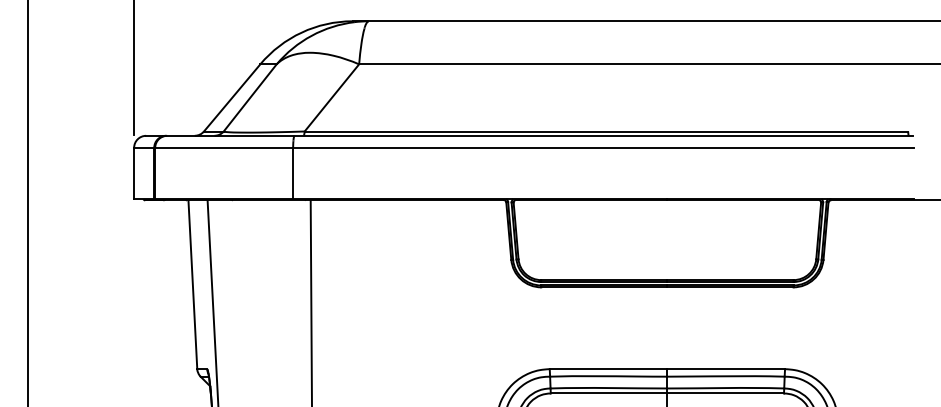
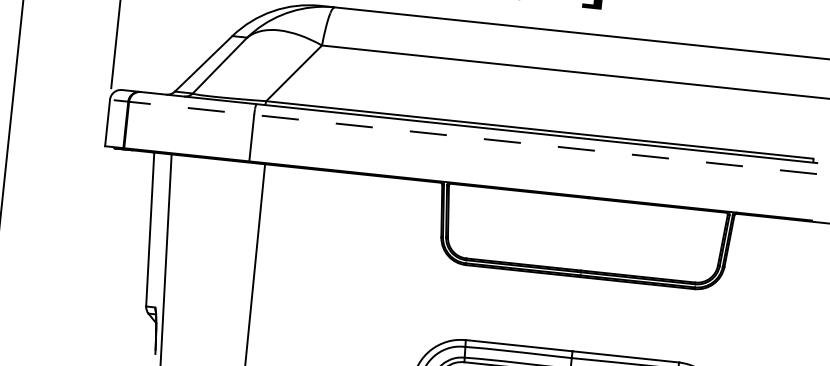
line: (523, 147) -> (463, 136), solid -> dashed

